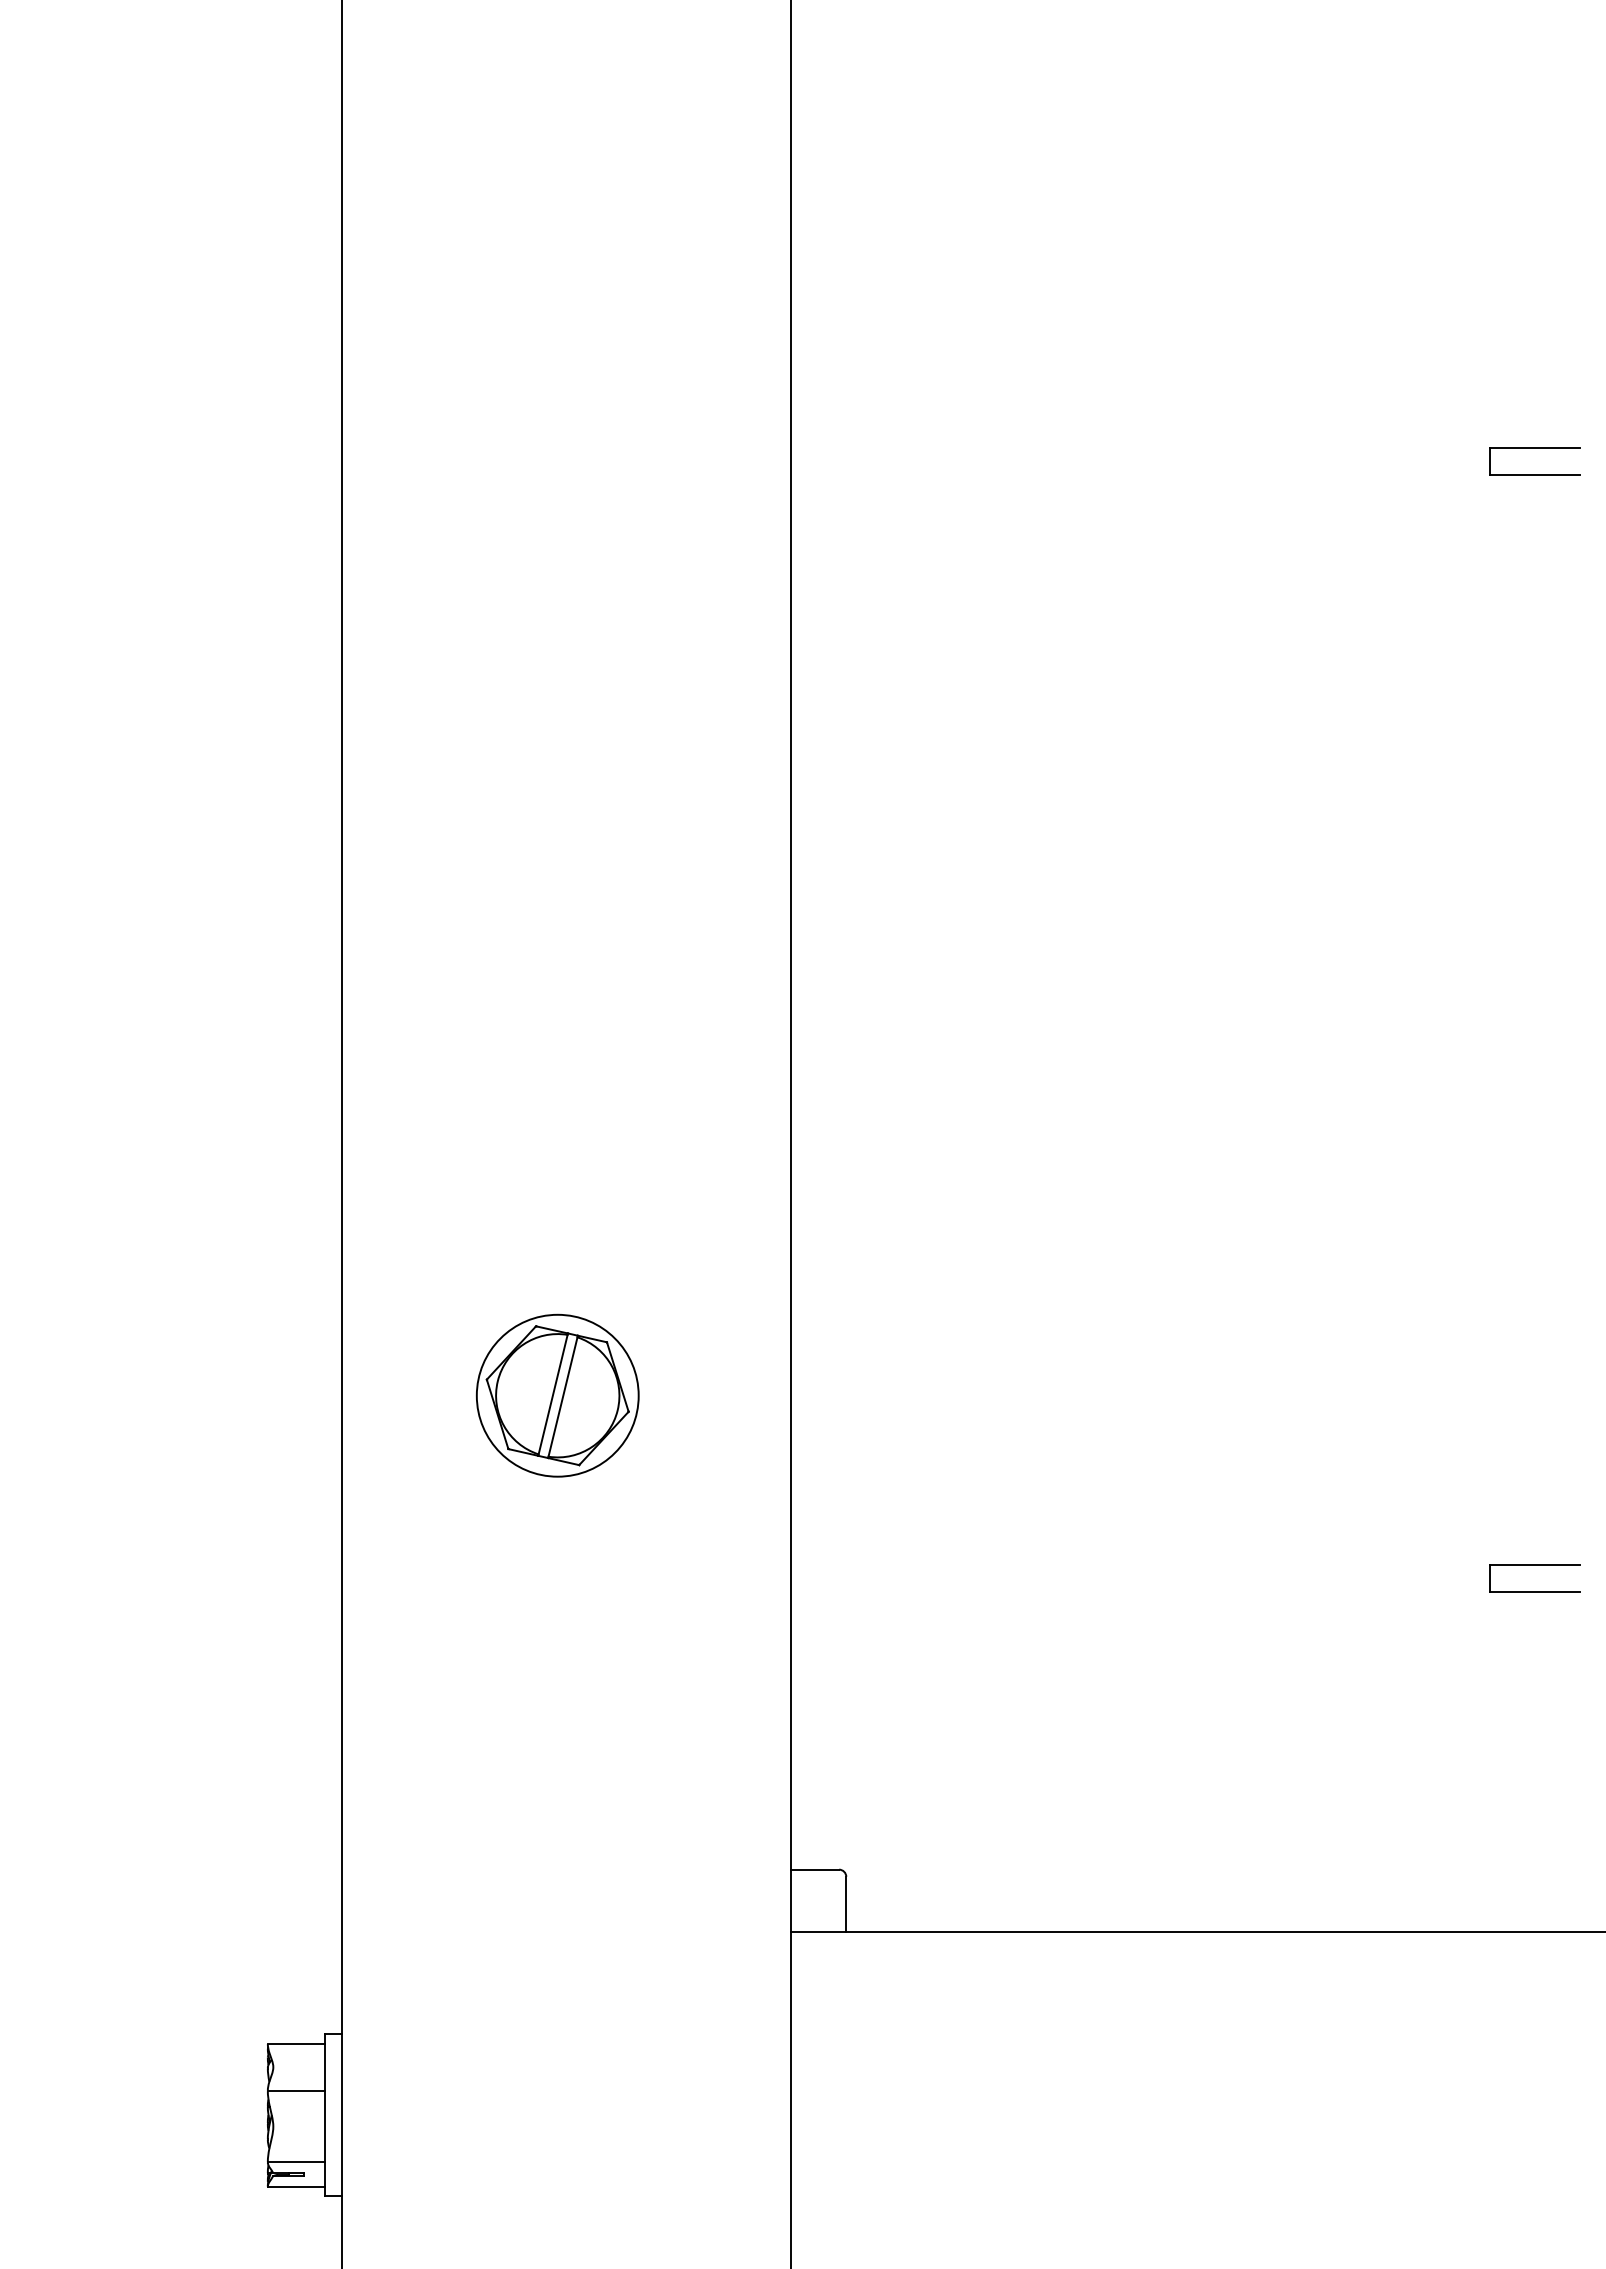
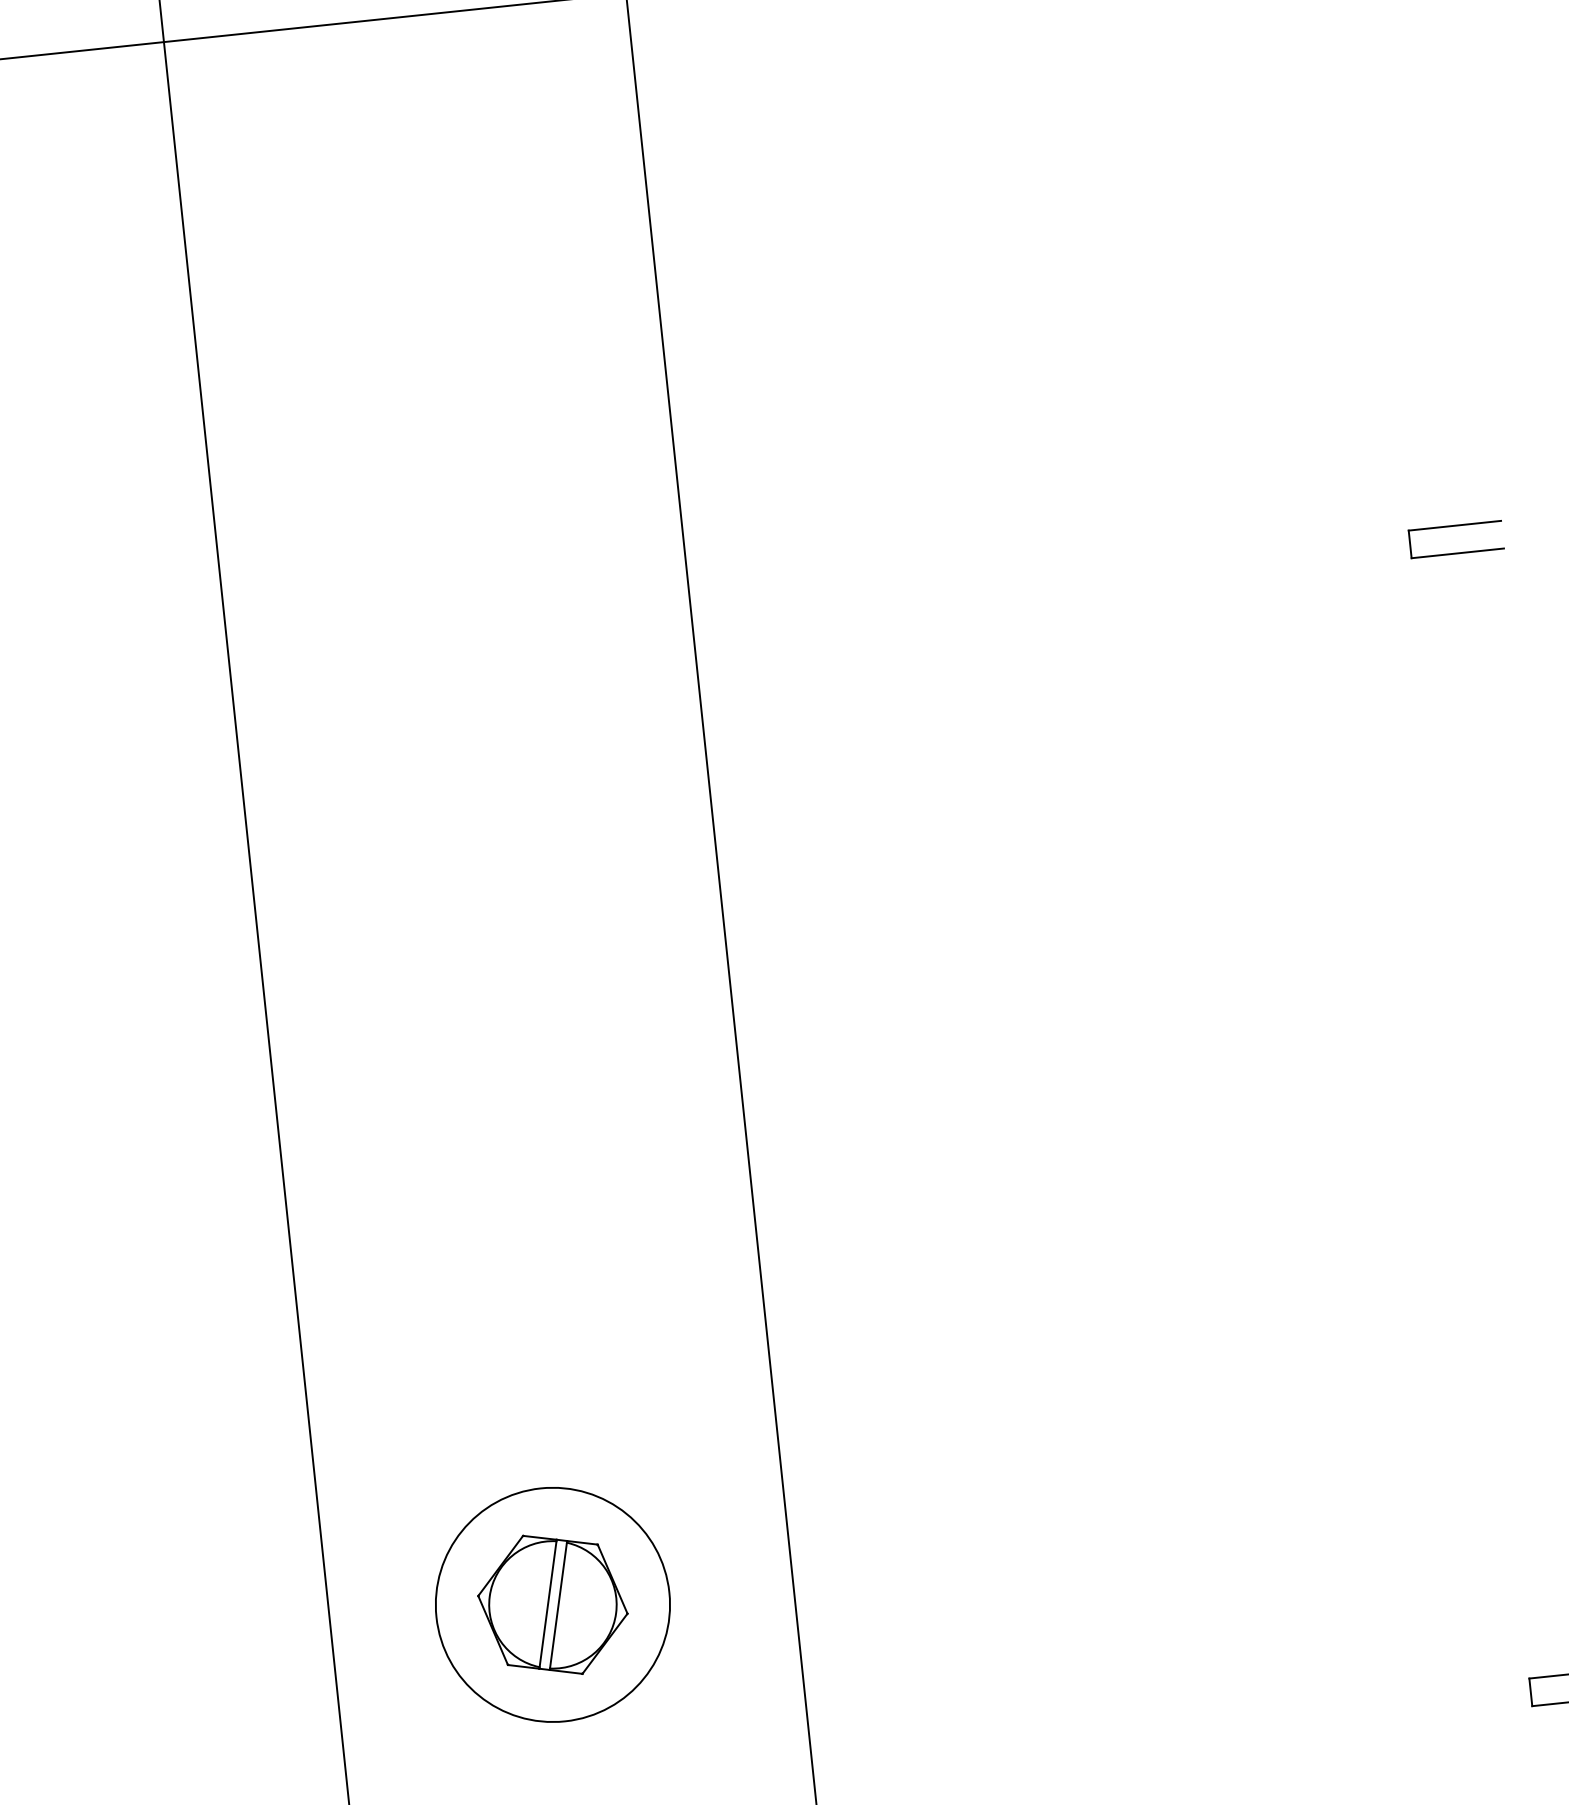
circle: (557, 1395) -> (552, 1604), size x1.4

